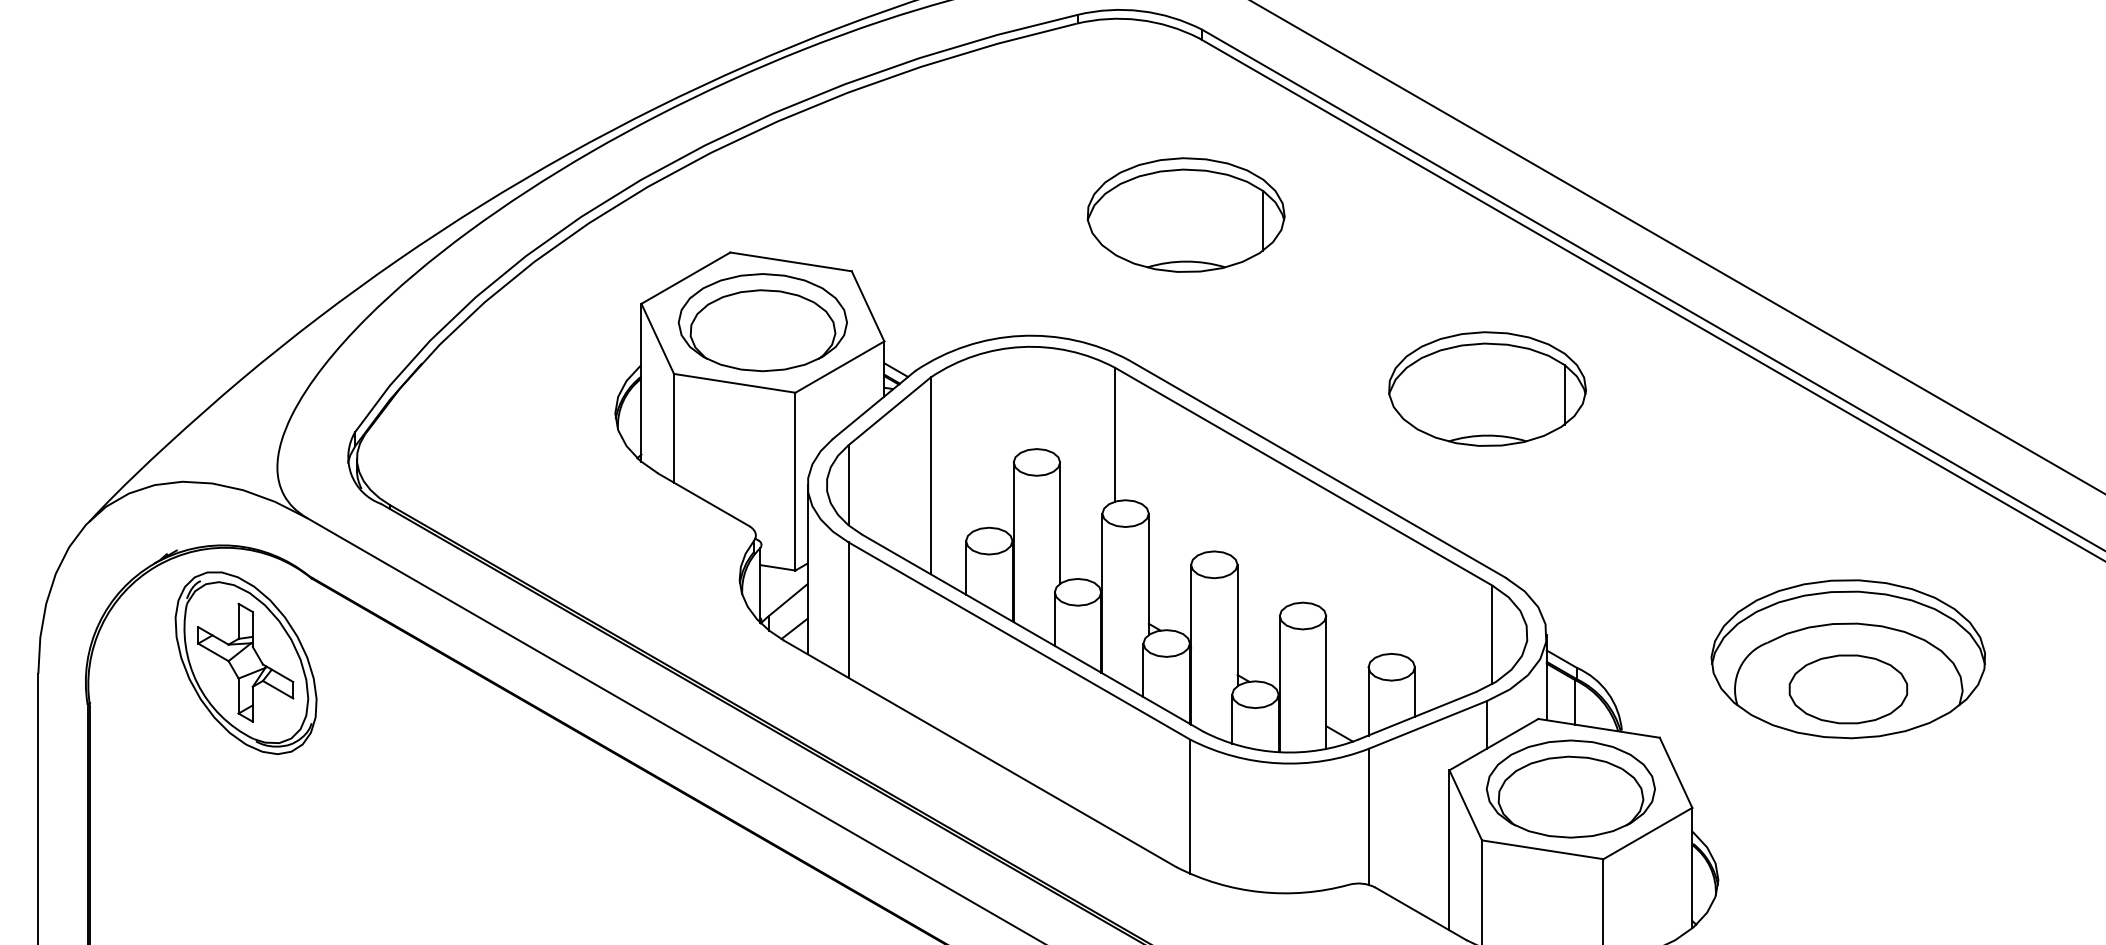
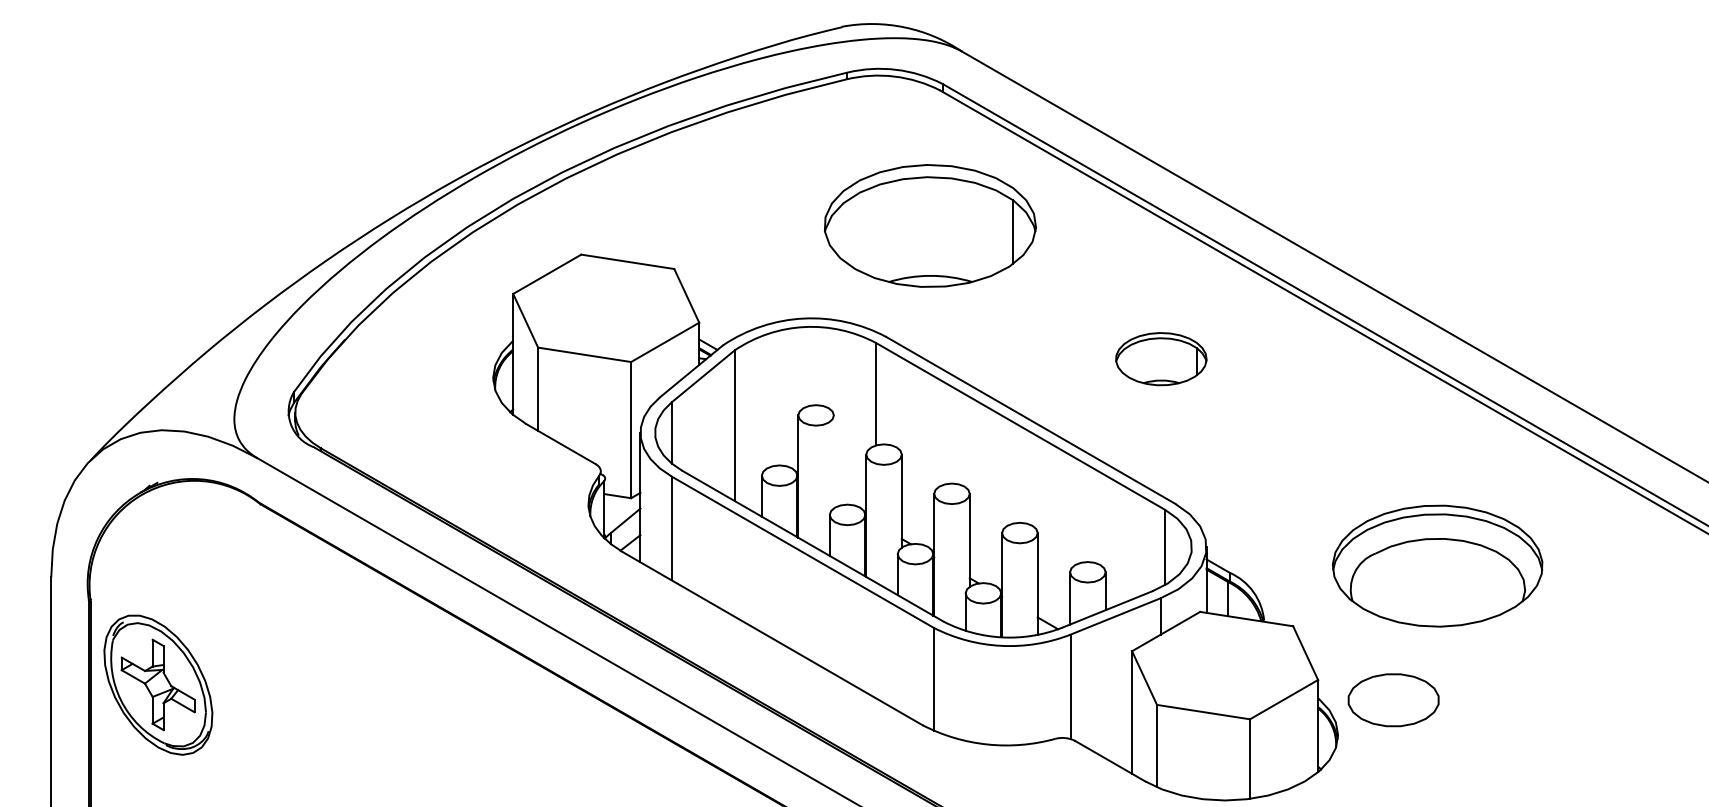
part: (1186, 214) -> (930, 225), size x1.4
part: (761, 322) -> (605, 308), removed
part: (1487, 388) -> (1161, 358), size x0.6
line: (1059, 522) -> (833, 461), removed
part: (246, 662) -> (158, 684), moved
part: (1848, 689) -> (1393, 700), moved
part: (1570, 788) -> (1224, 665), removed

